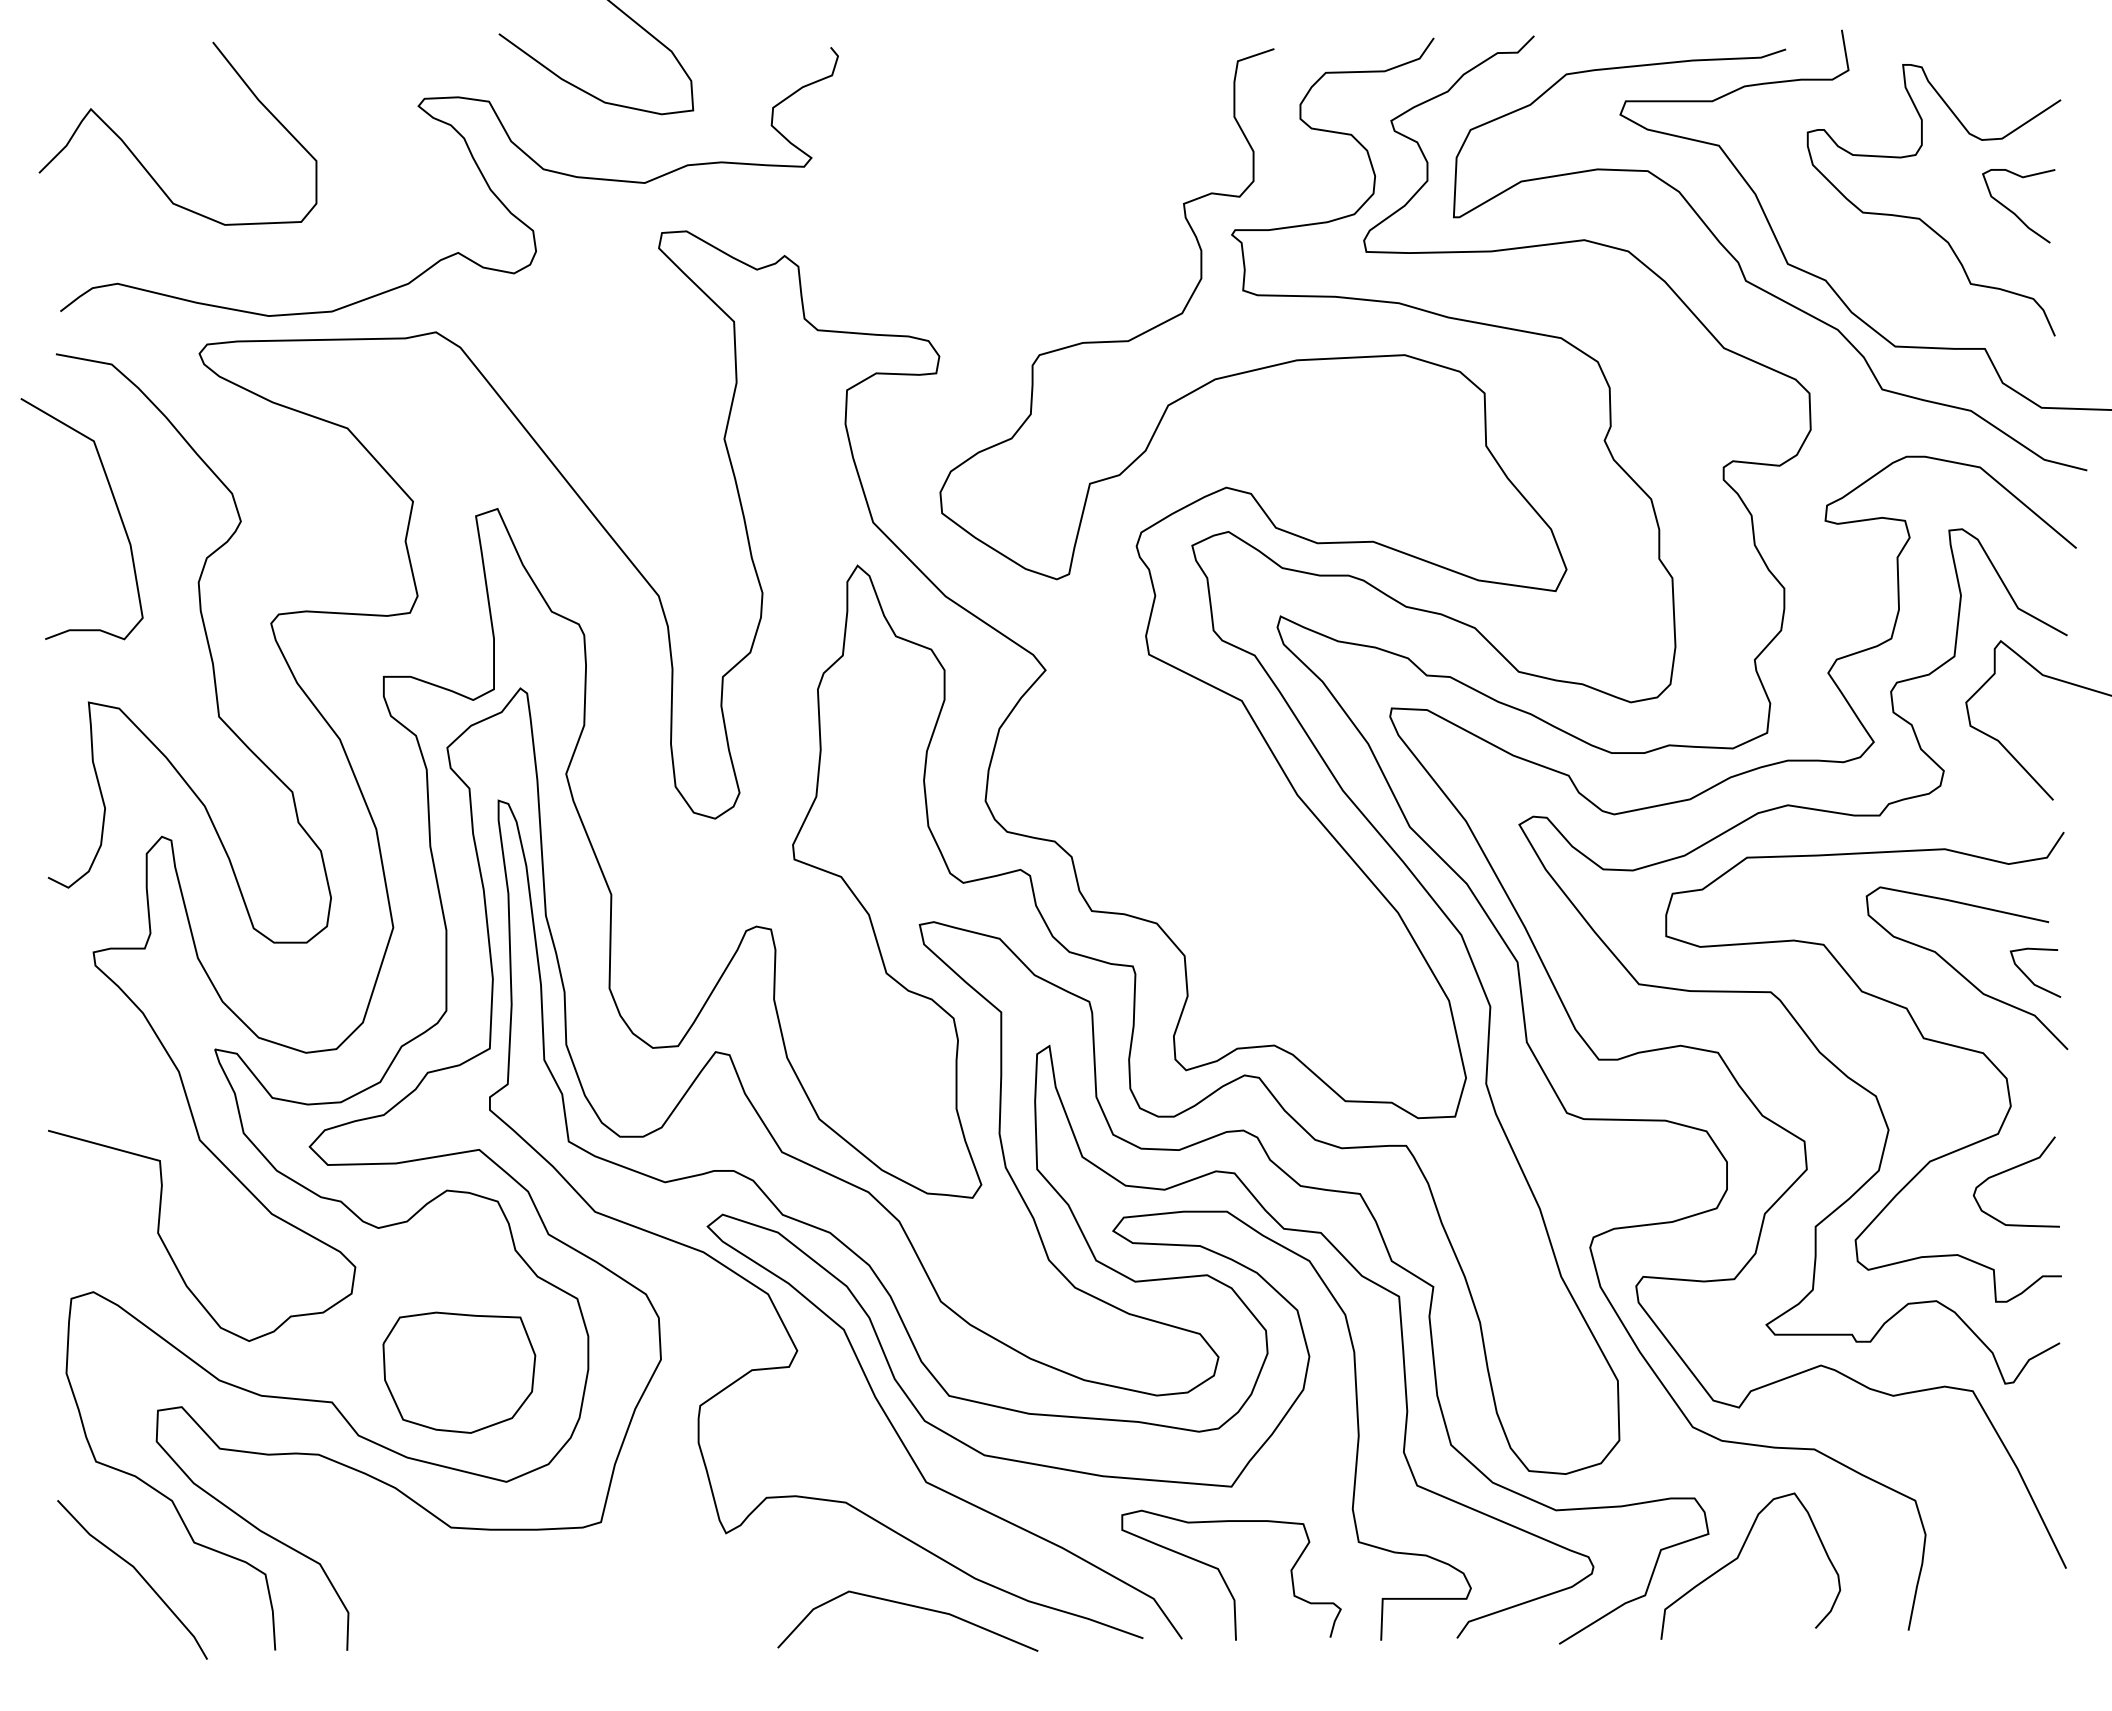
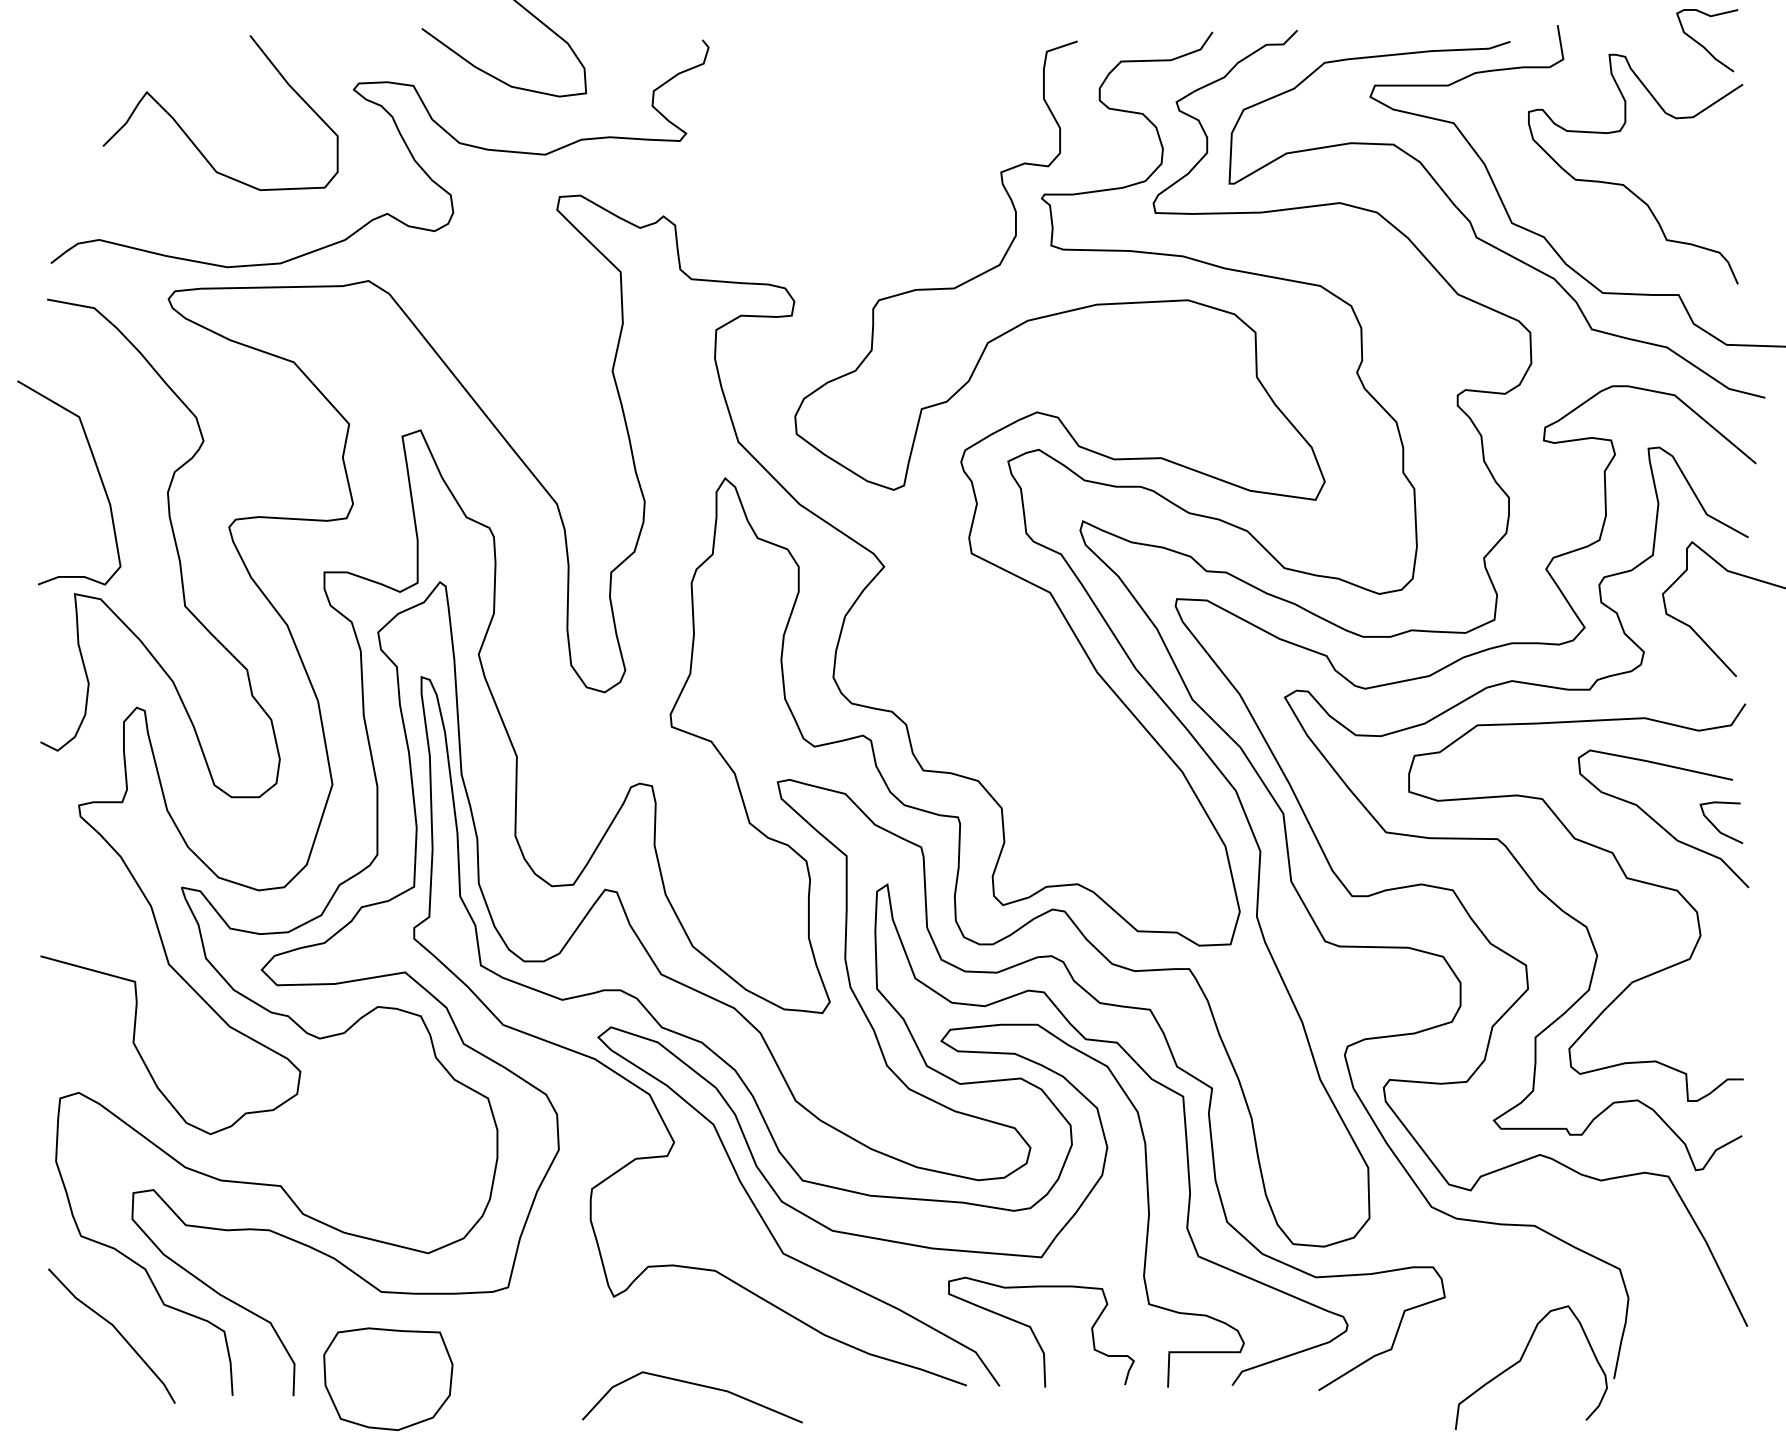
curve: (141, 162) -> (189, 137), moved
curve: (2013, 211) -> (1702, 45), moved
curve: (116, 508) -> (98, 473), moved
curve: (2010, 1170) -> (1700, 989), removed
part: (459, 1372) -> (388, 1378), moved
curve: (1738, 1558) -> (1521, 1361), moved
line: (909, 1606) -> (693, 1384), moved

